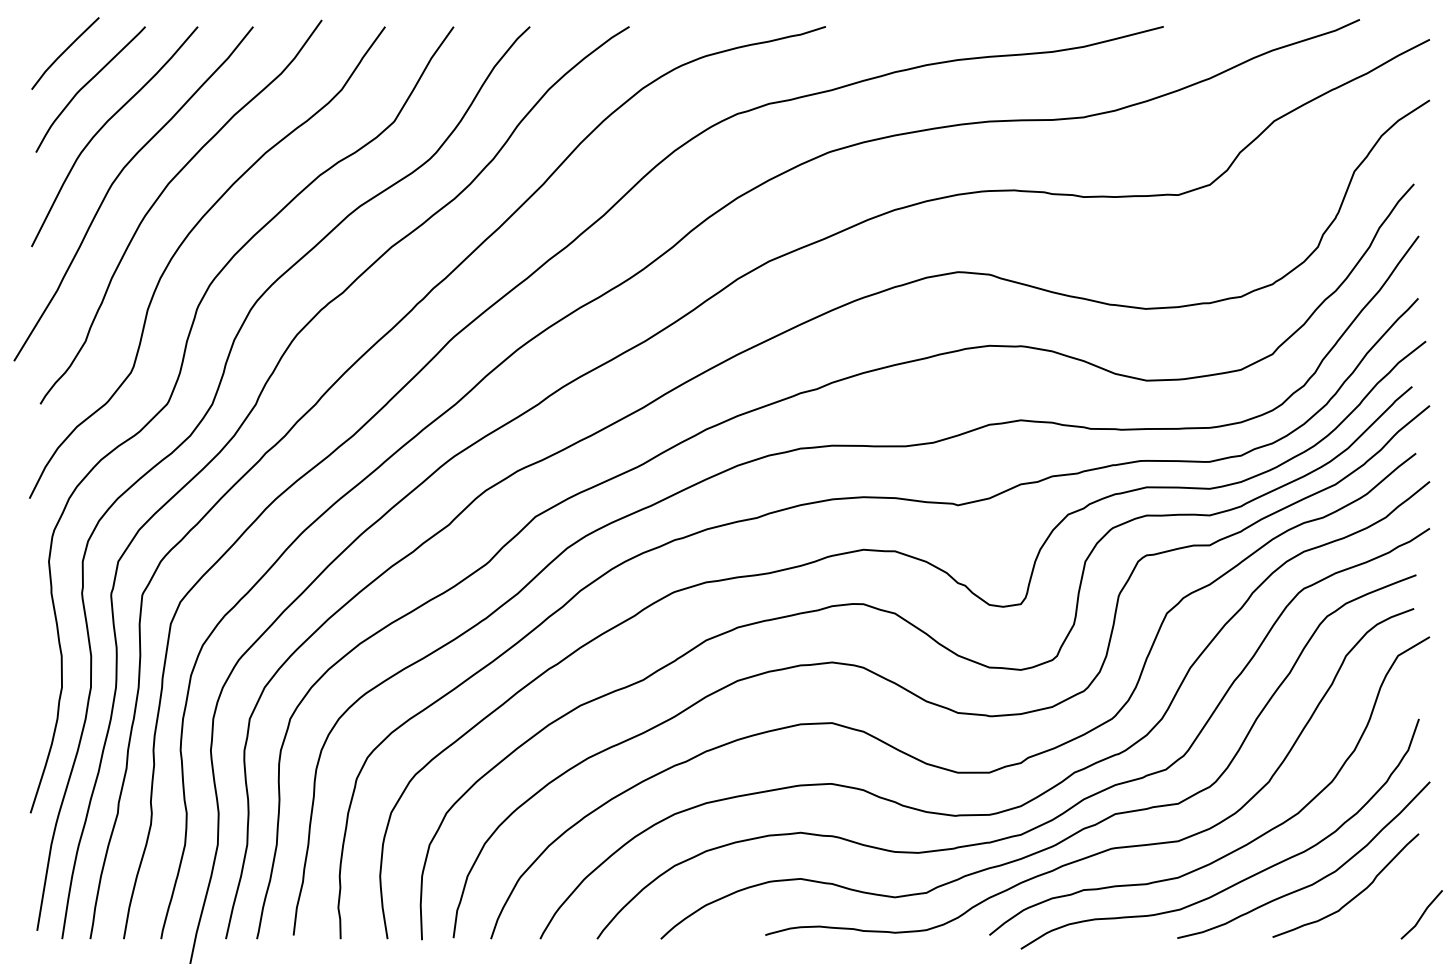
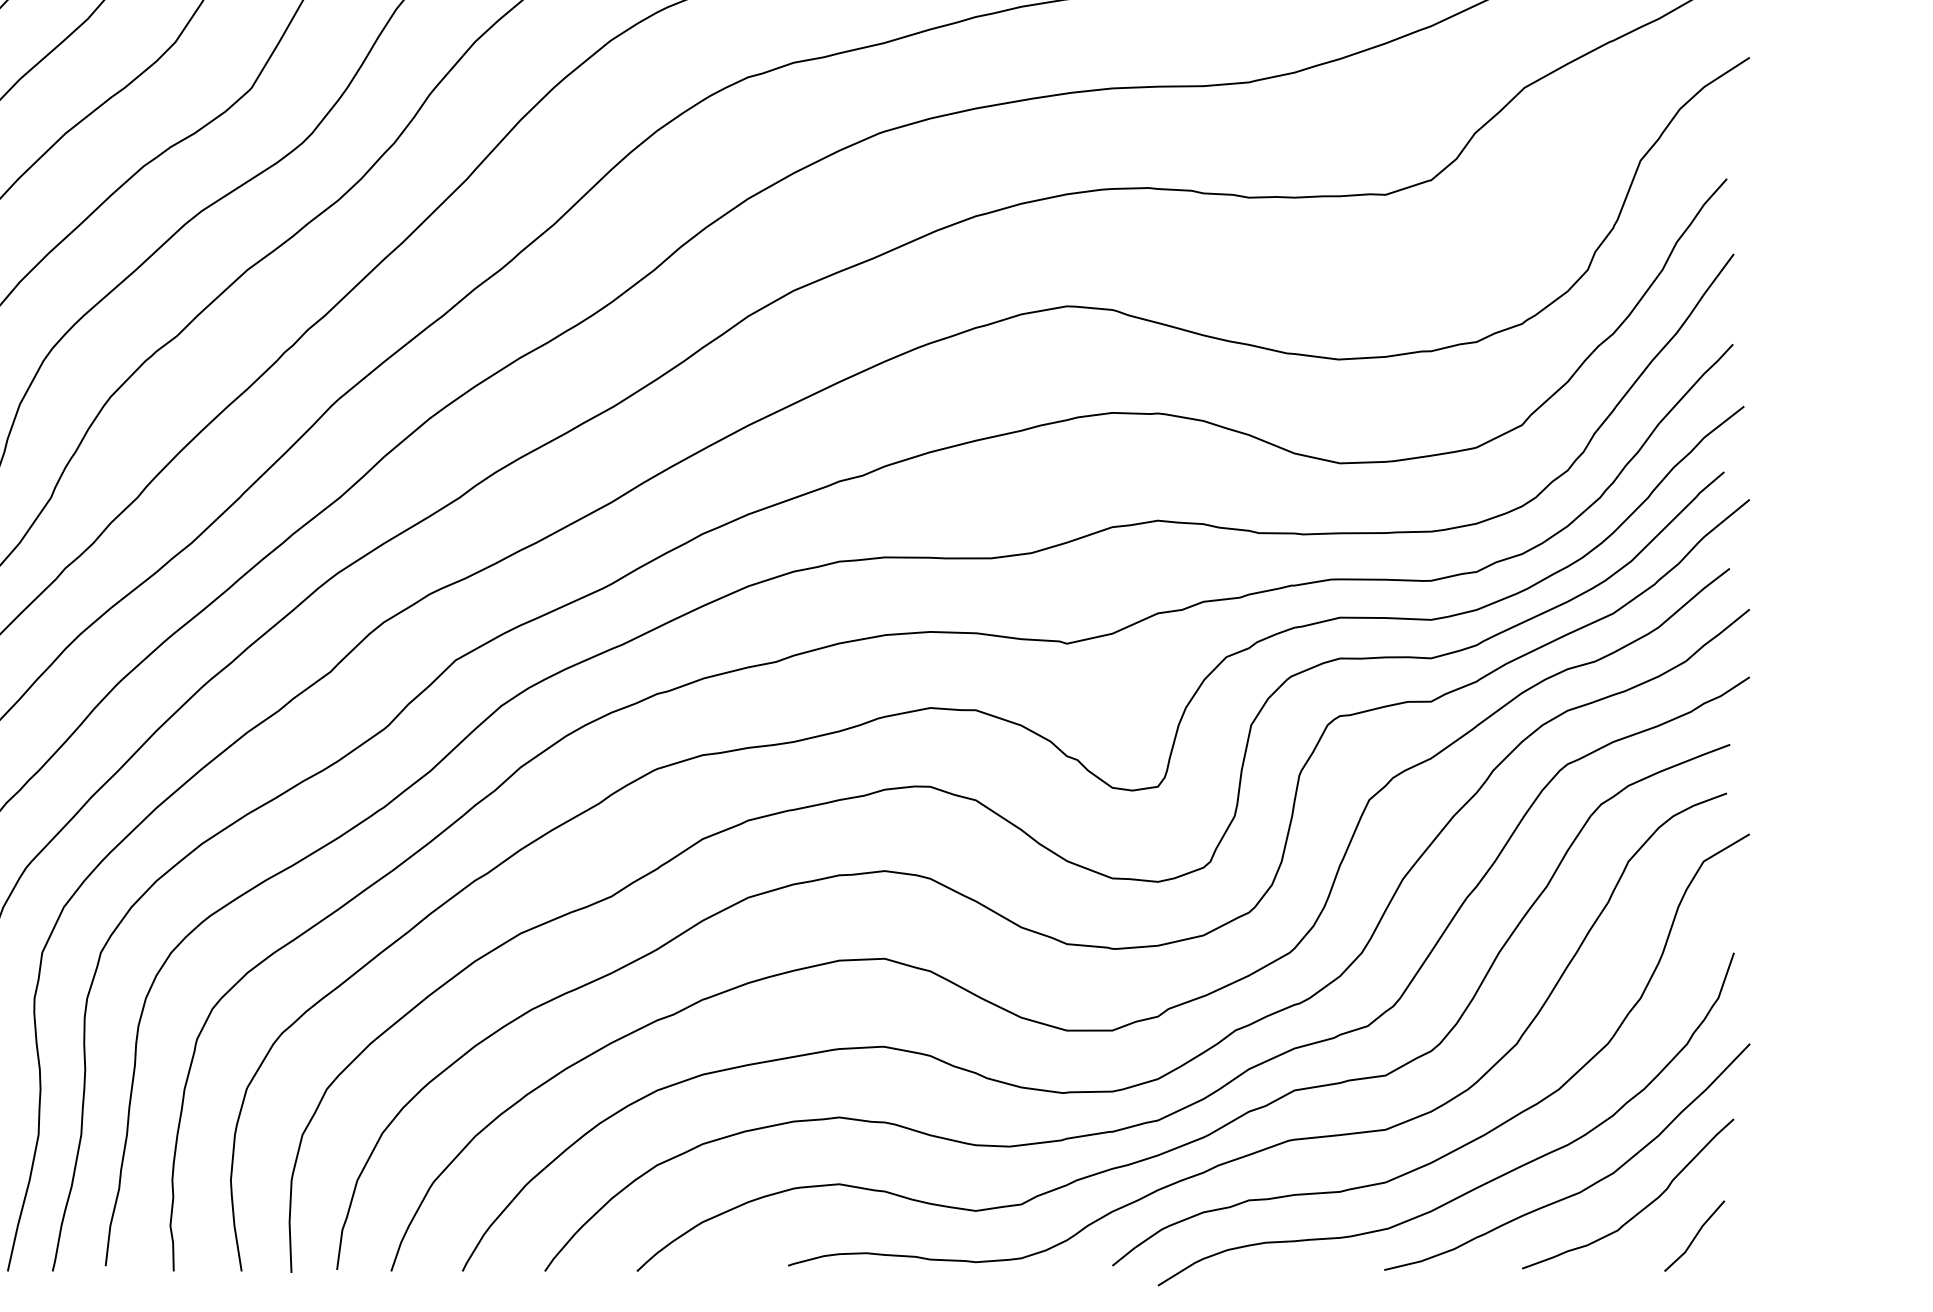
line: (1421, 914) -> (1694, 1235), moved

